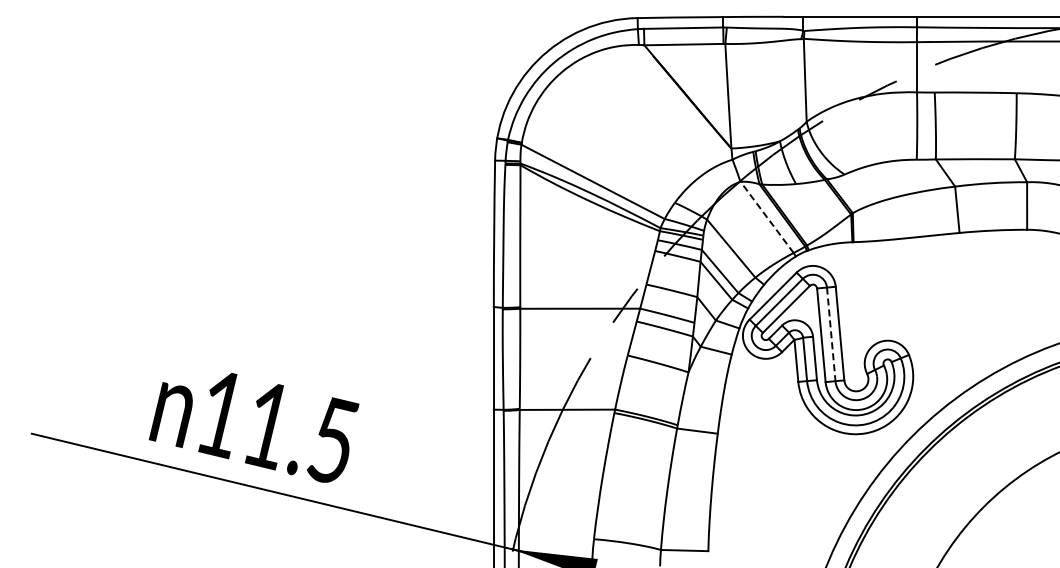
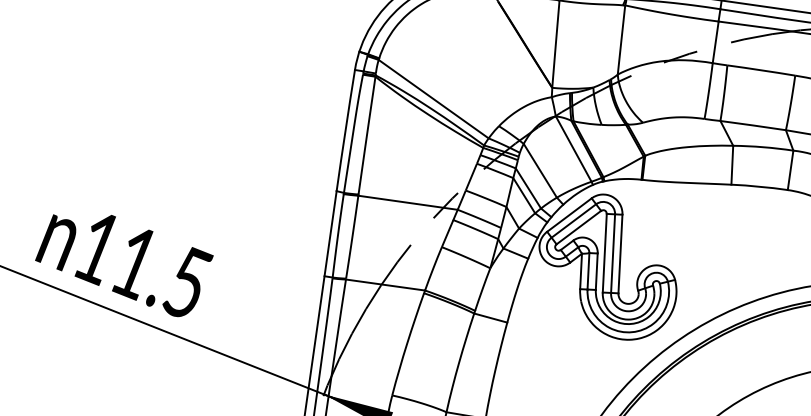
line: (766, 217) -> (573, 149), dashed -> solid
line: (831, 334) -> (613, 253), dashed -> solid

